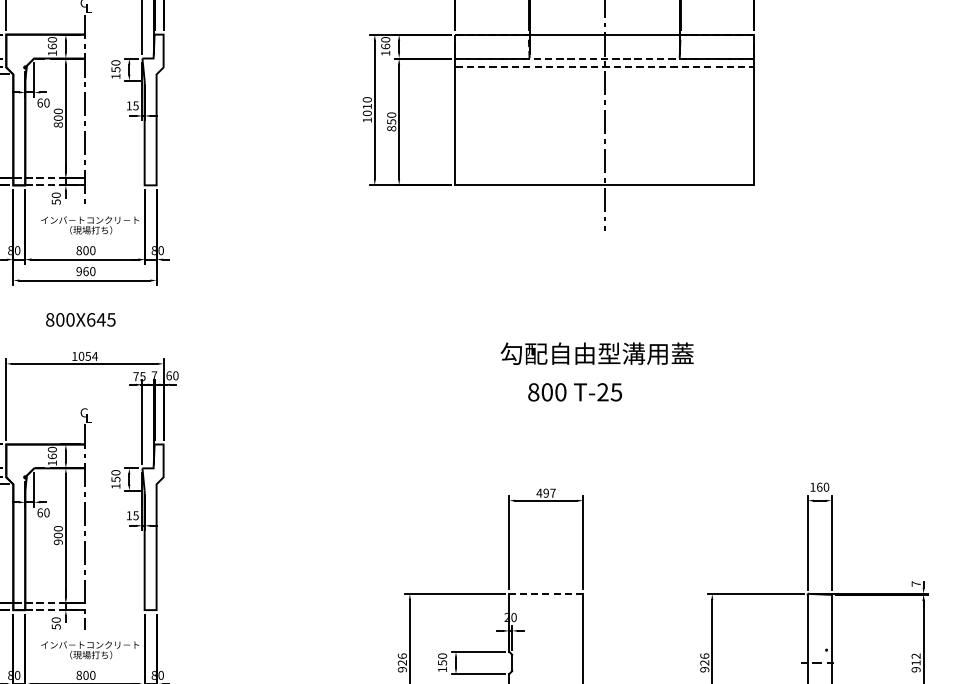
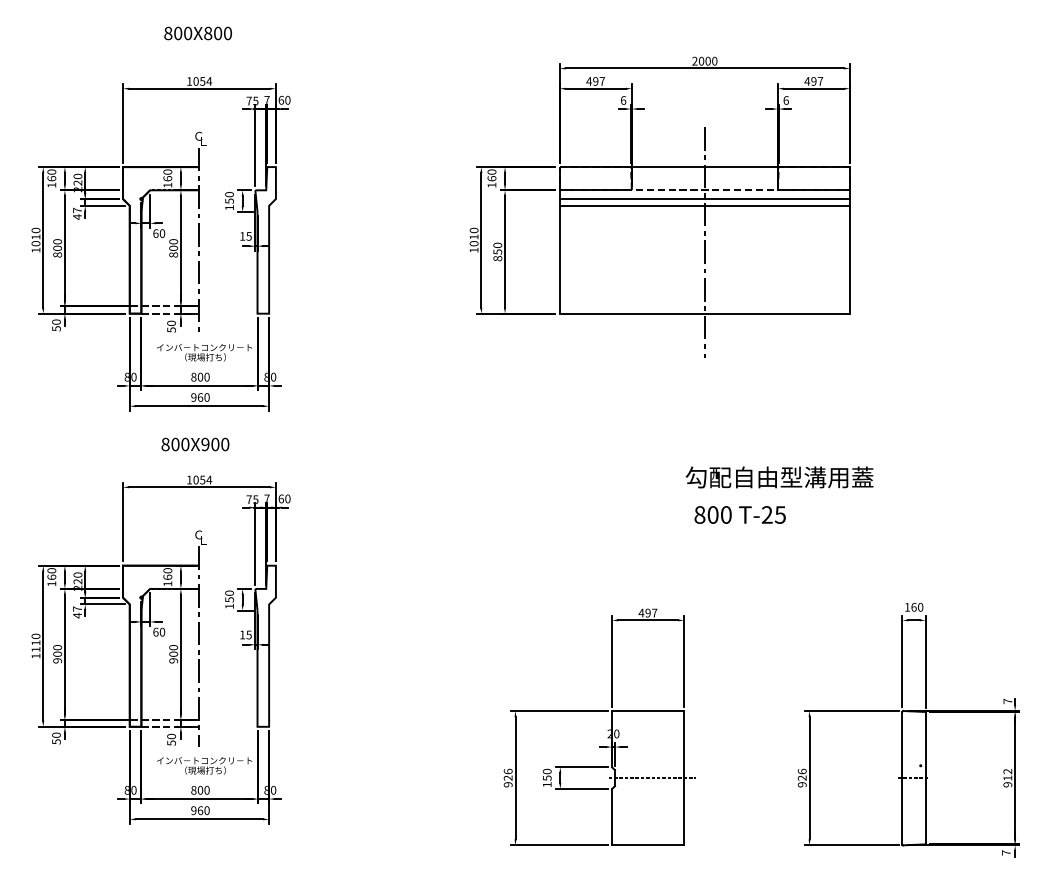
line: (605, 67) -> (705, 199), dashed -> solid
line: (604, 74) -> (704, 205), added
text: (101, 319) -> (215, 444), 800X645 -> 800X900
text: (597, 353) -> (779, 477), moved
text: (574, 391) -> (739, 514), moved
line: (545, 593) -> (647, 710), dashed -> solid
line: (548, 663) -> (650, 778), added

